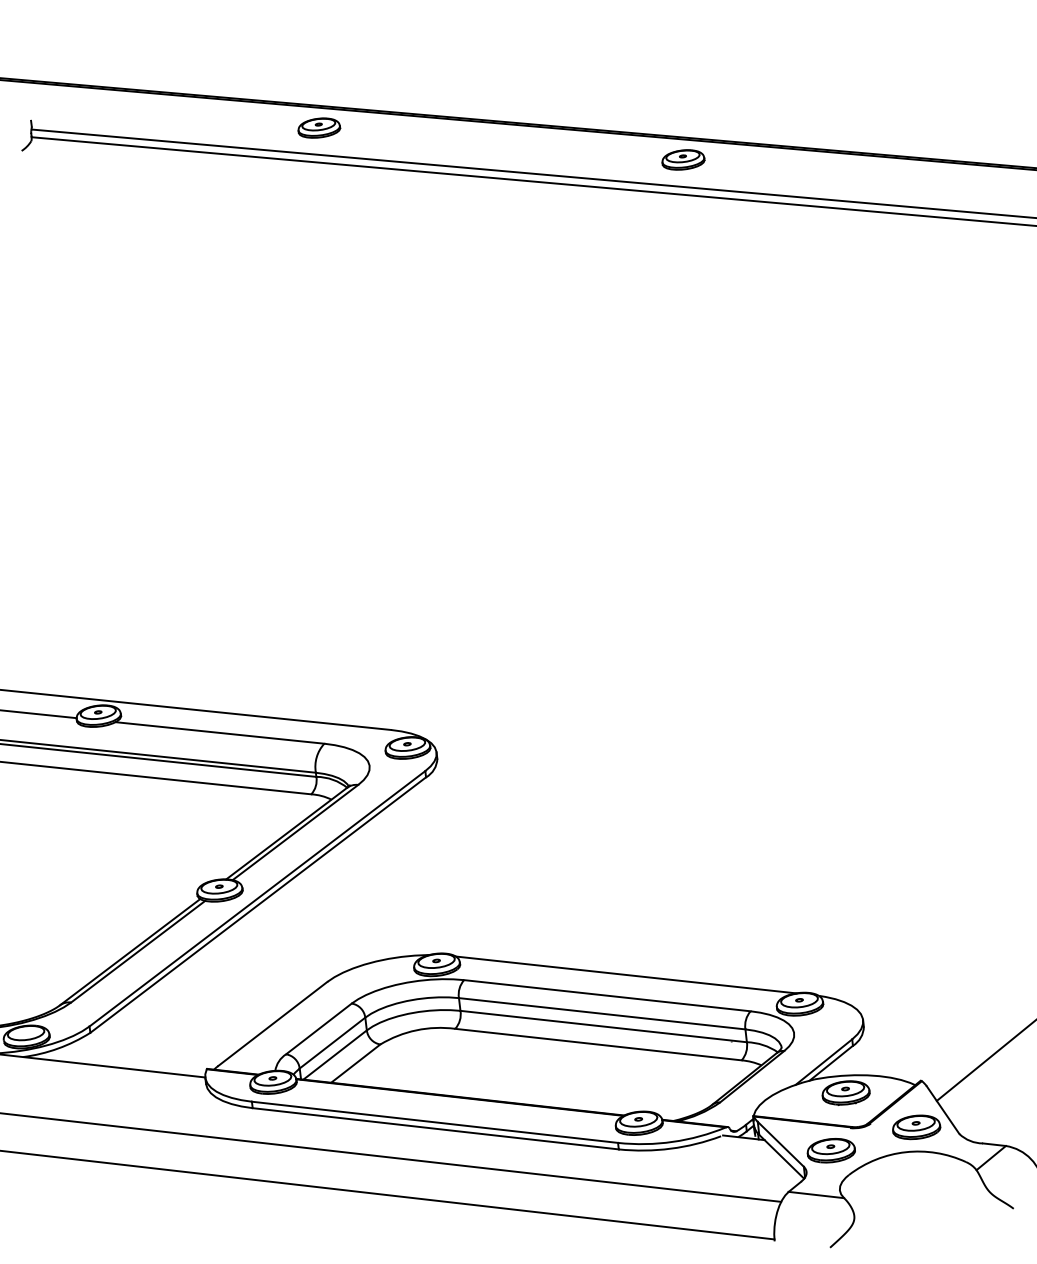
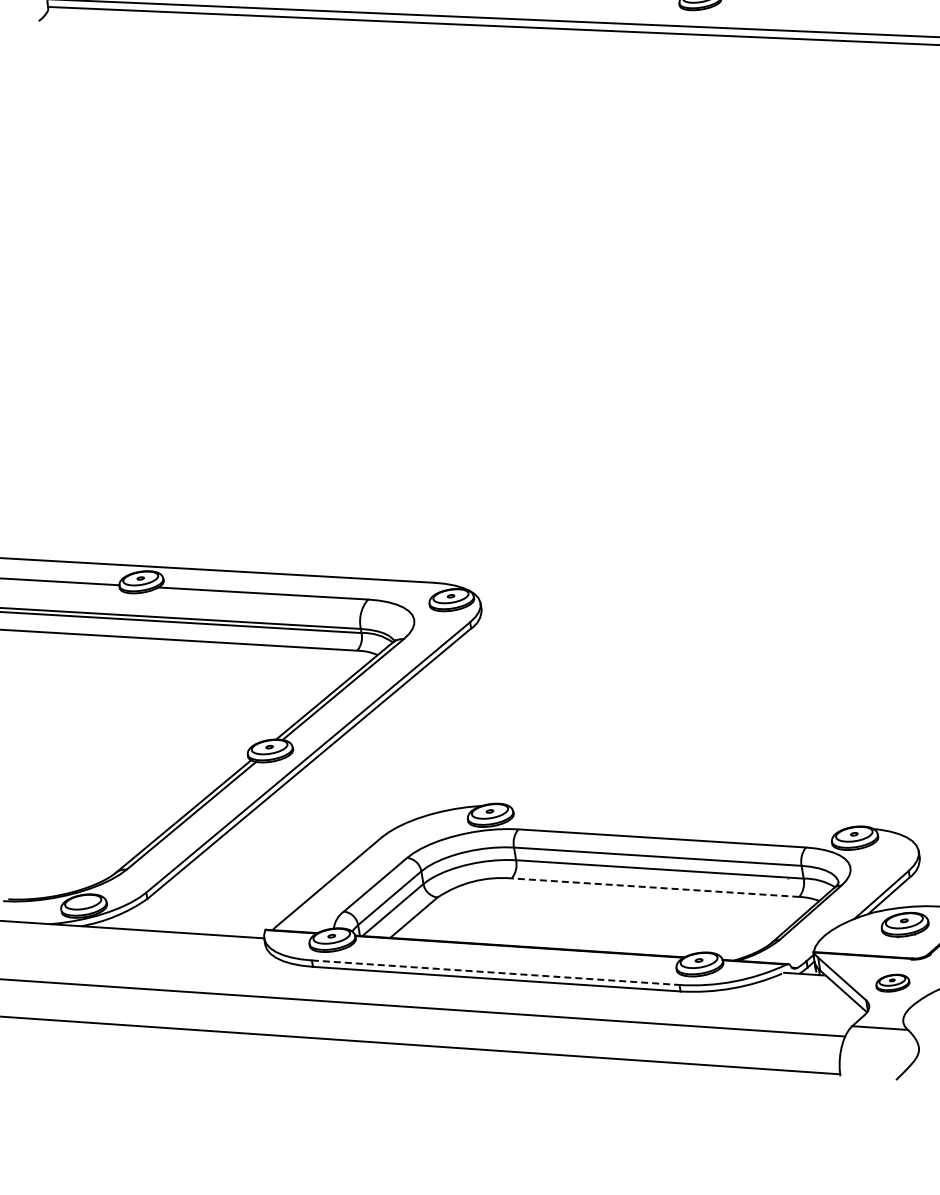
line: (625, 974) -> (679, 816), removed
line: (598, 1044) -> (655, 887), solid -> dashed
line: (435, 1122) -> (496, 972), solid -> dashed
part: (830, 1150) -> (892, 982), size x0.7

